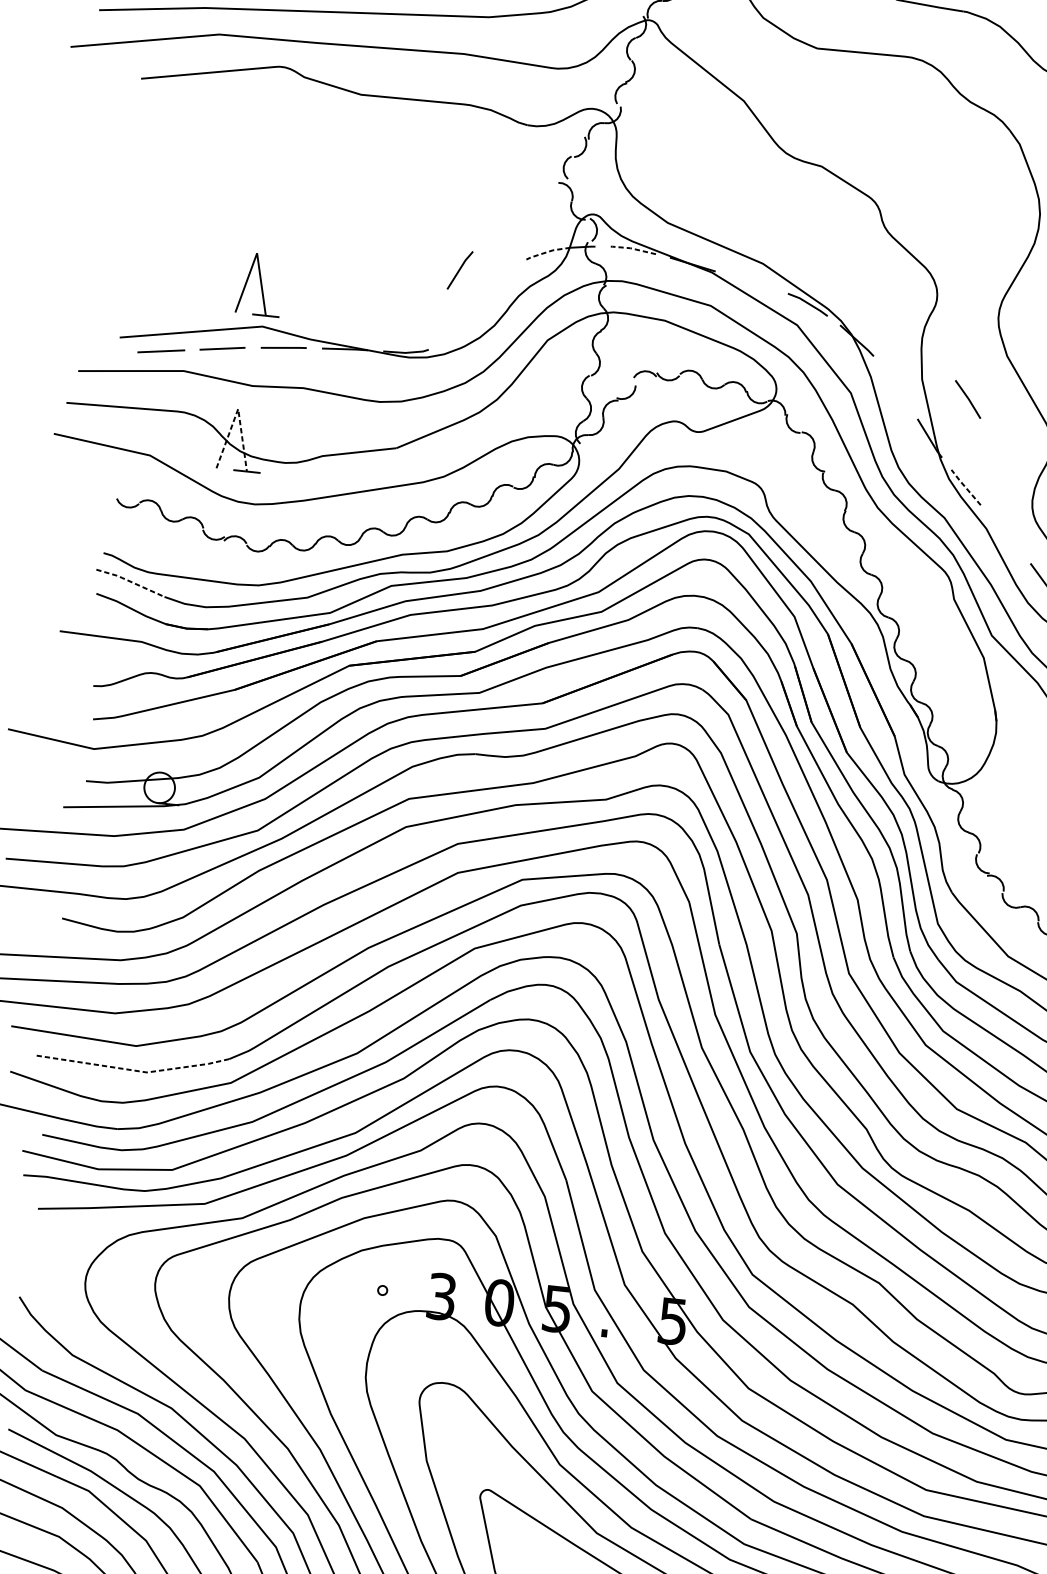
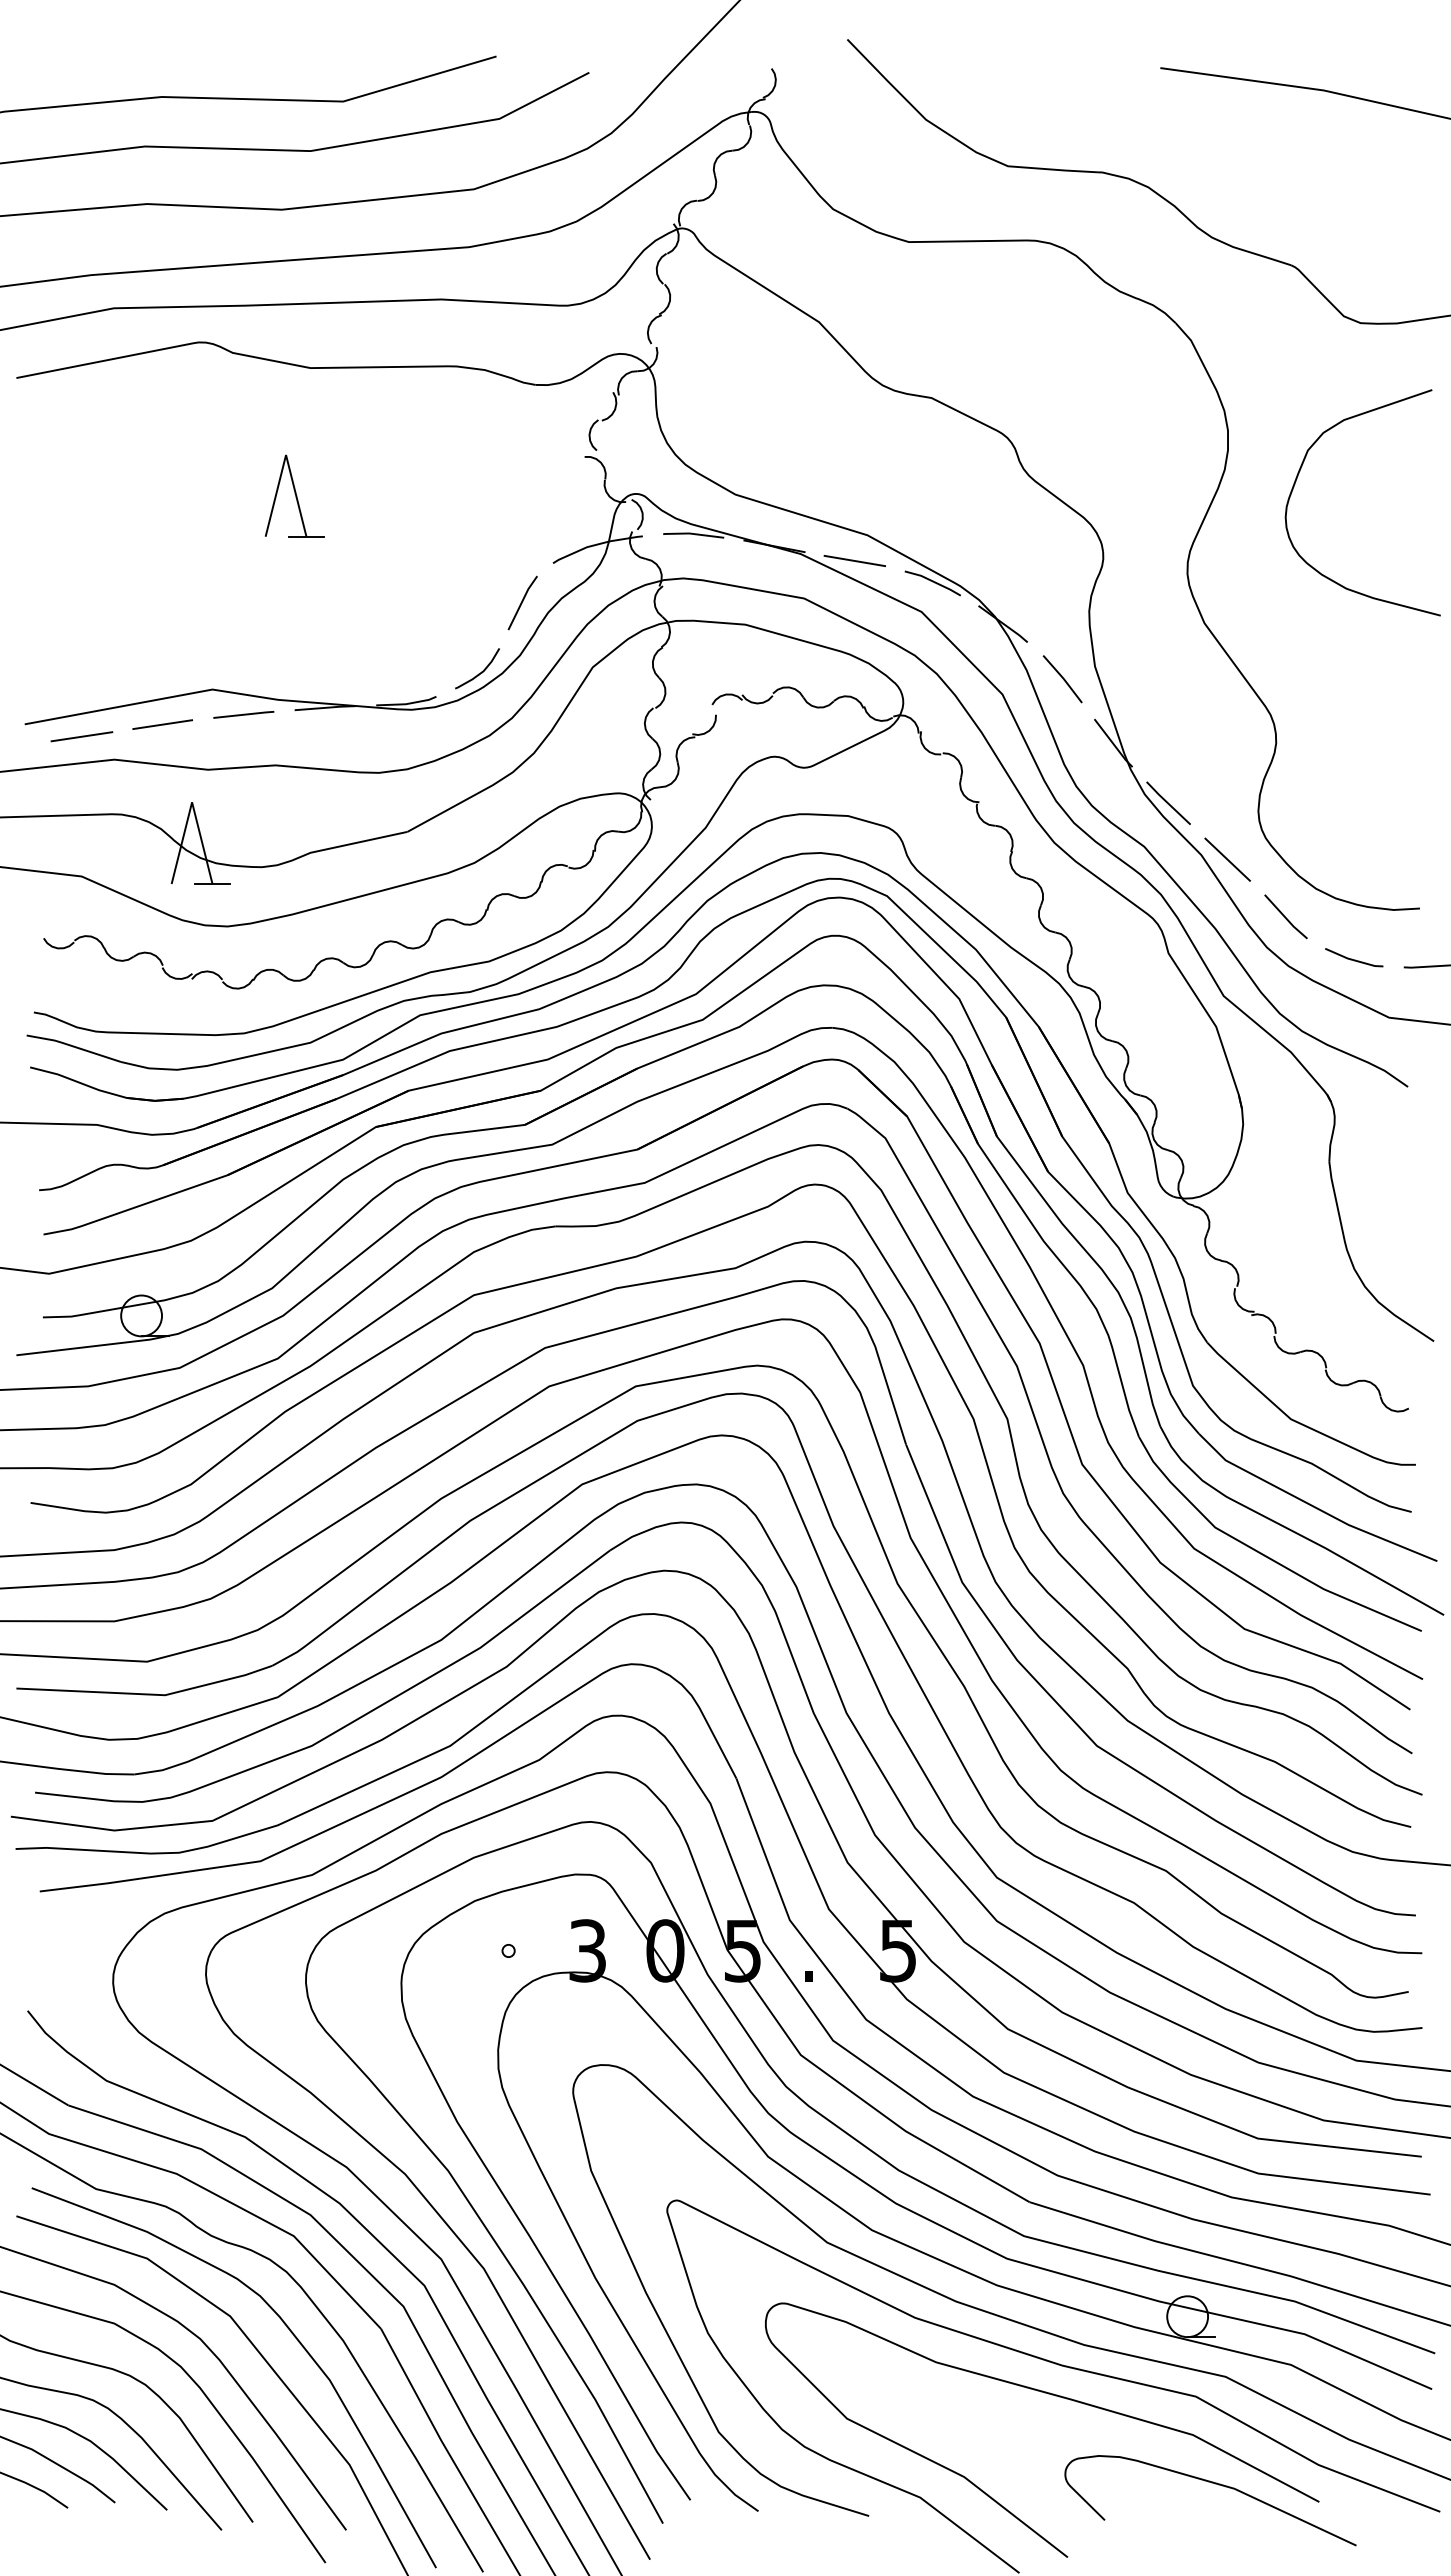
line: (632, 248) -> (692, 533), dashed -> solid
line: (547, 252) -> (580, 550), dashed -> solid
line: (459, 270) -> (522, 602), moved
line: (751, 281) -> (854, 560), added
part: (260, 284) -> (294, 495), moved
curve: (464, 334) -> (481, 671), added
line: (967, 398) -> (1062, 678), moved
line: (238, 409) -> (192, 802), dashed -> solid
line: (965, 486) -> (1167, 802), dashed -> solid
line: (1005, 534) -> (1227, 859), added
line: (130, 581) -> (73, 1046), dashed -> solid
line: (134, 1070) -> (148, 1694), dashed -> solid

